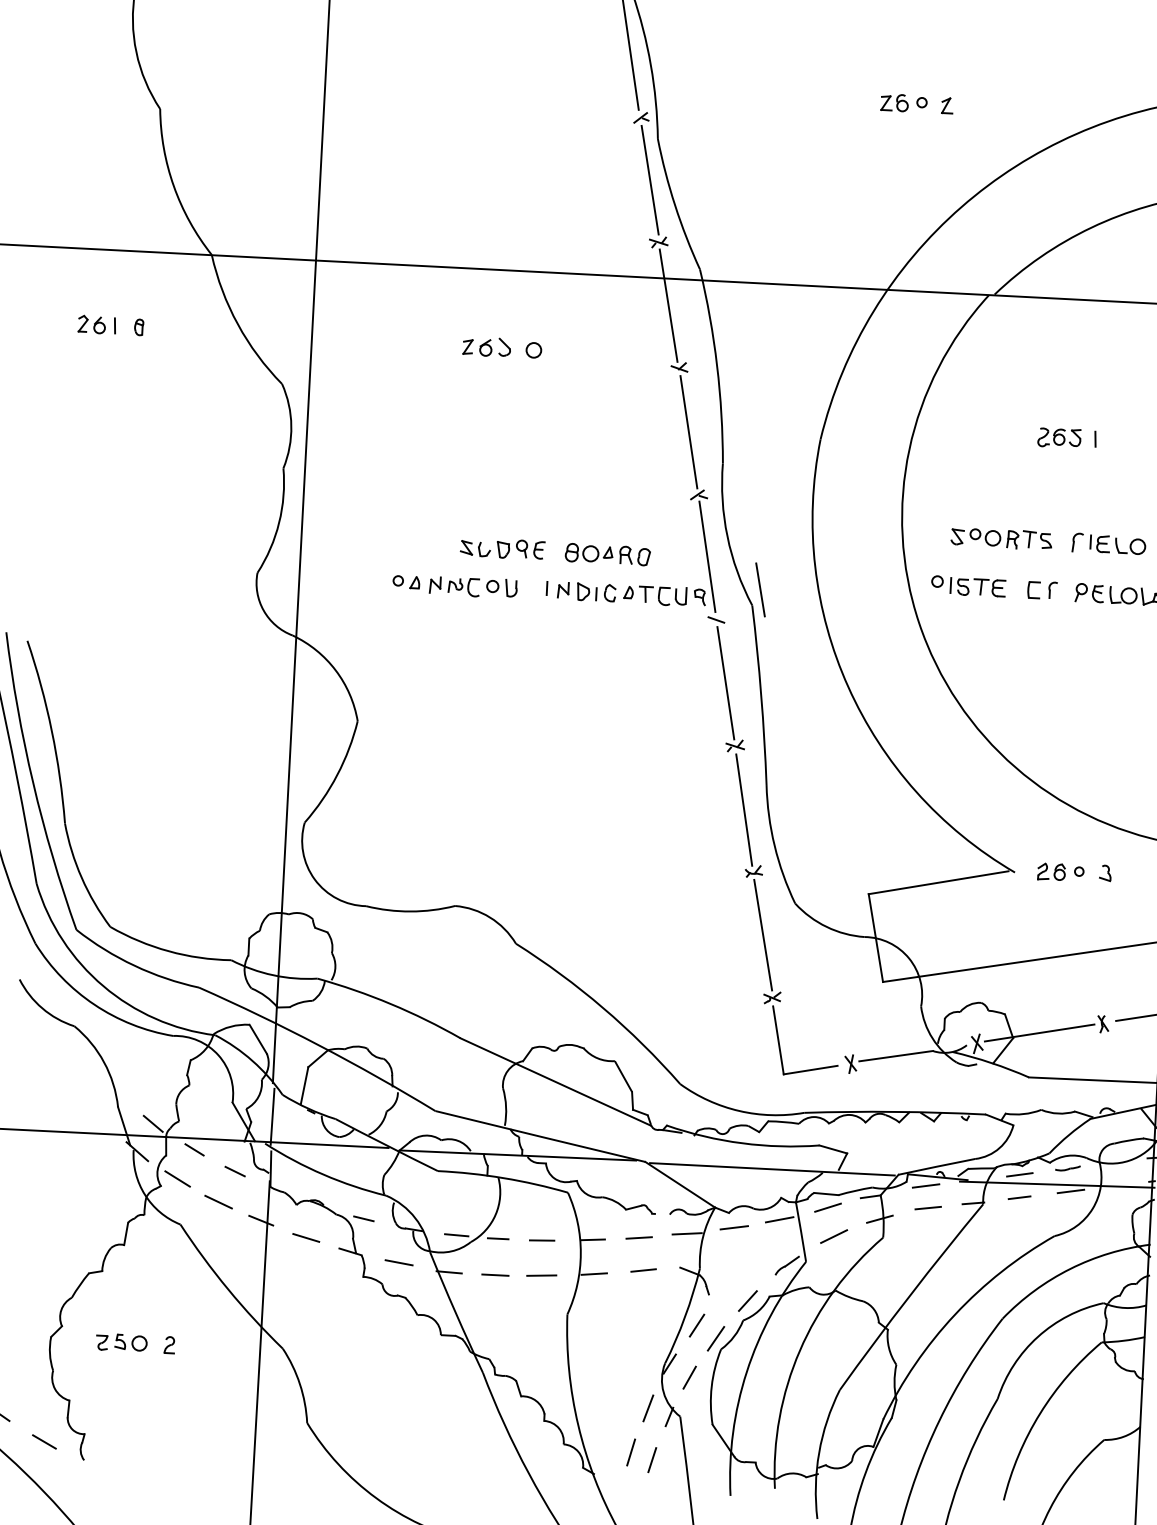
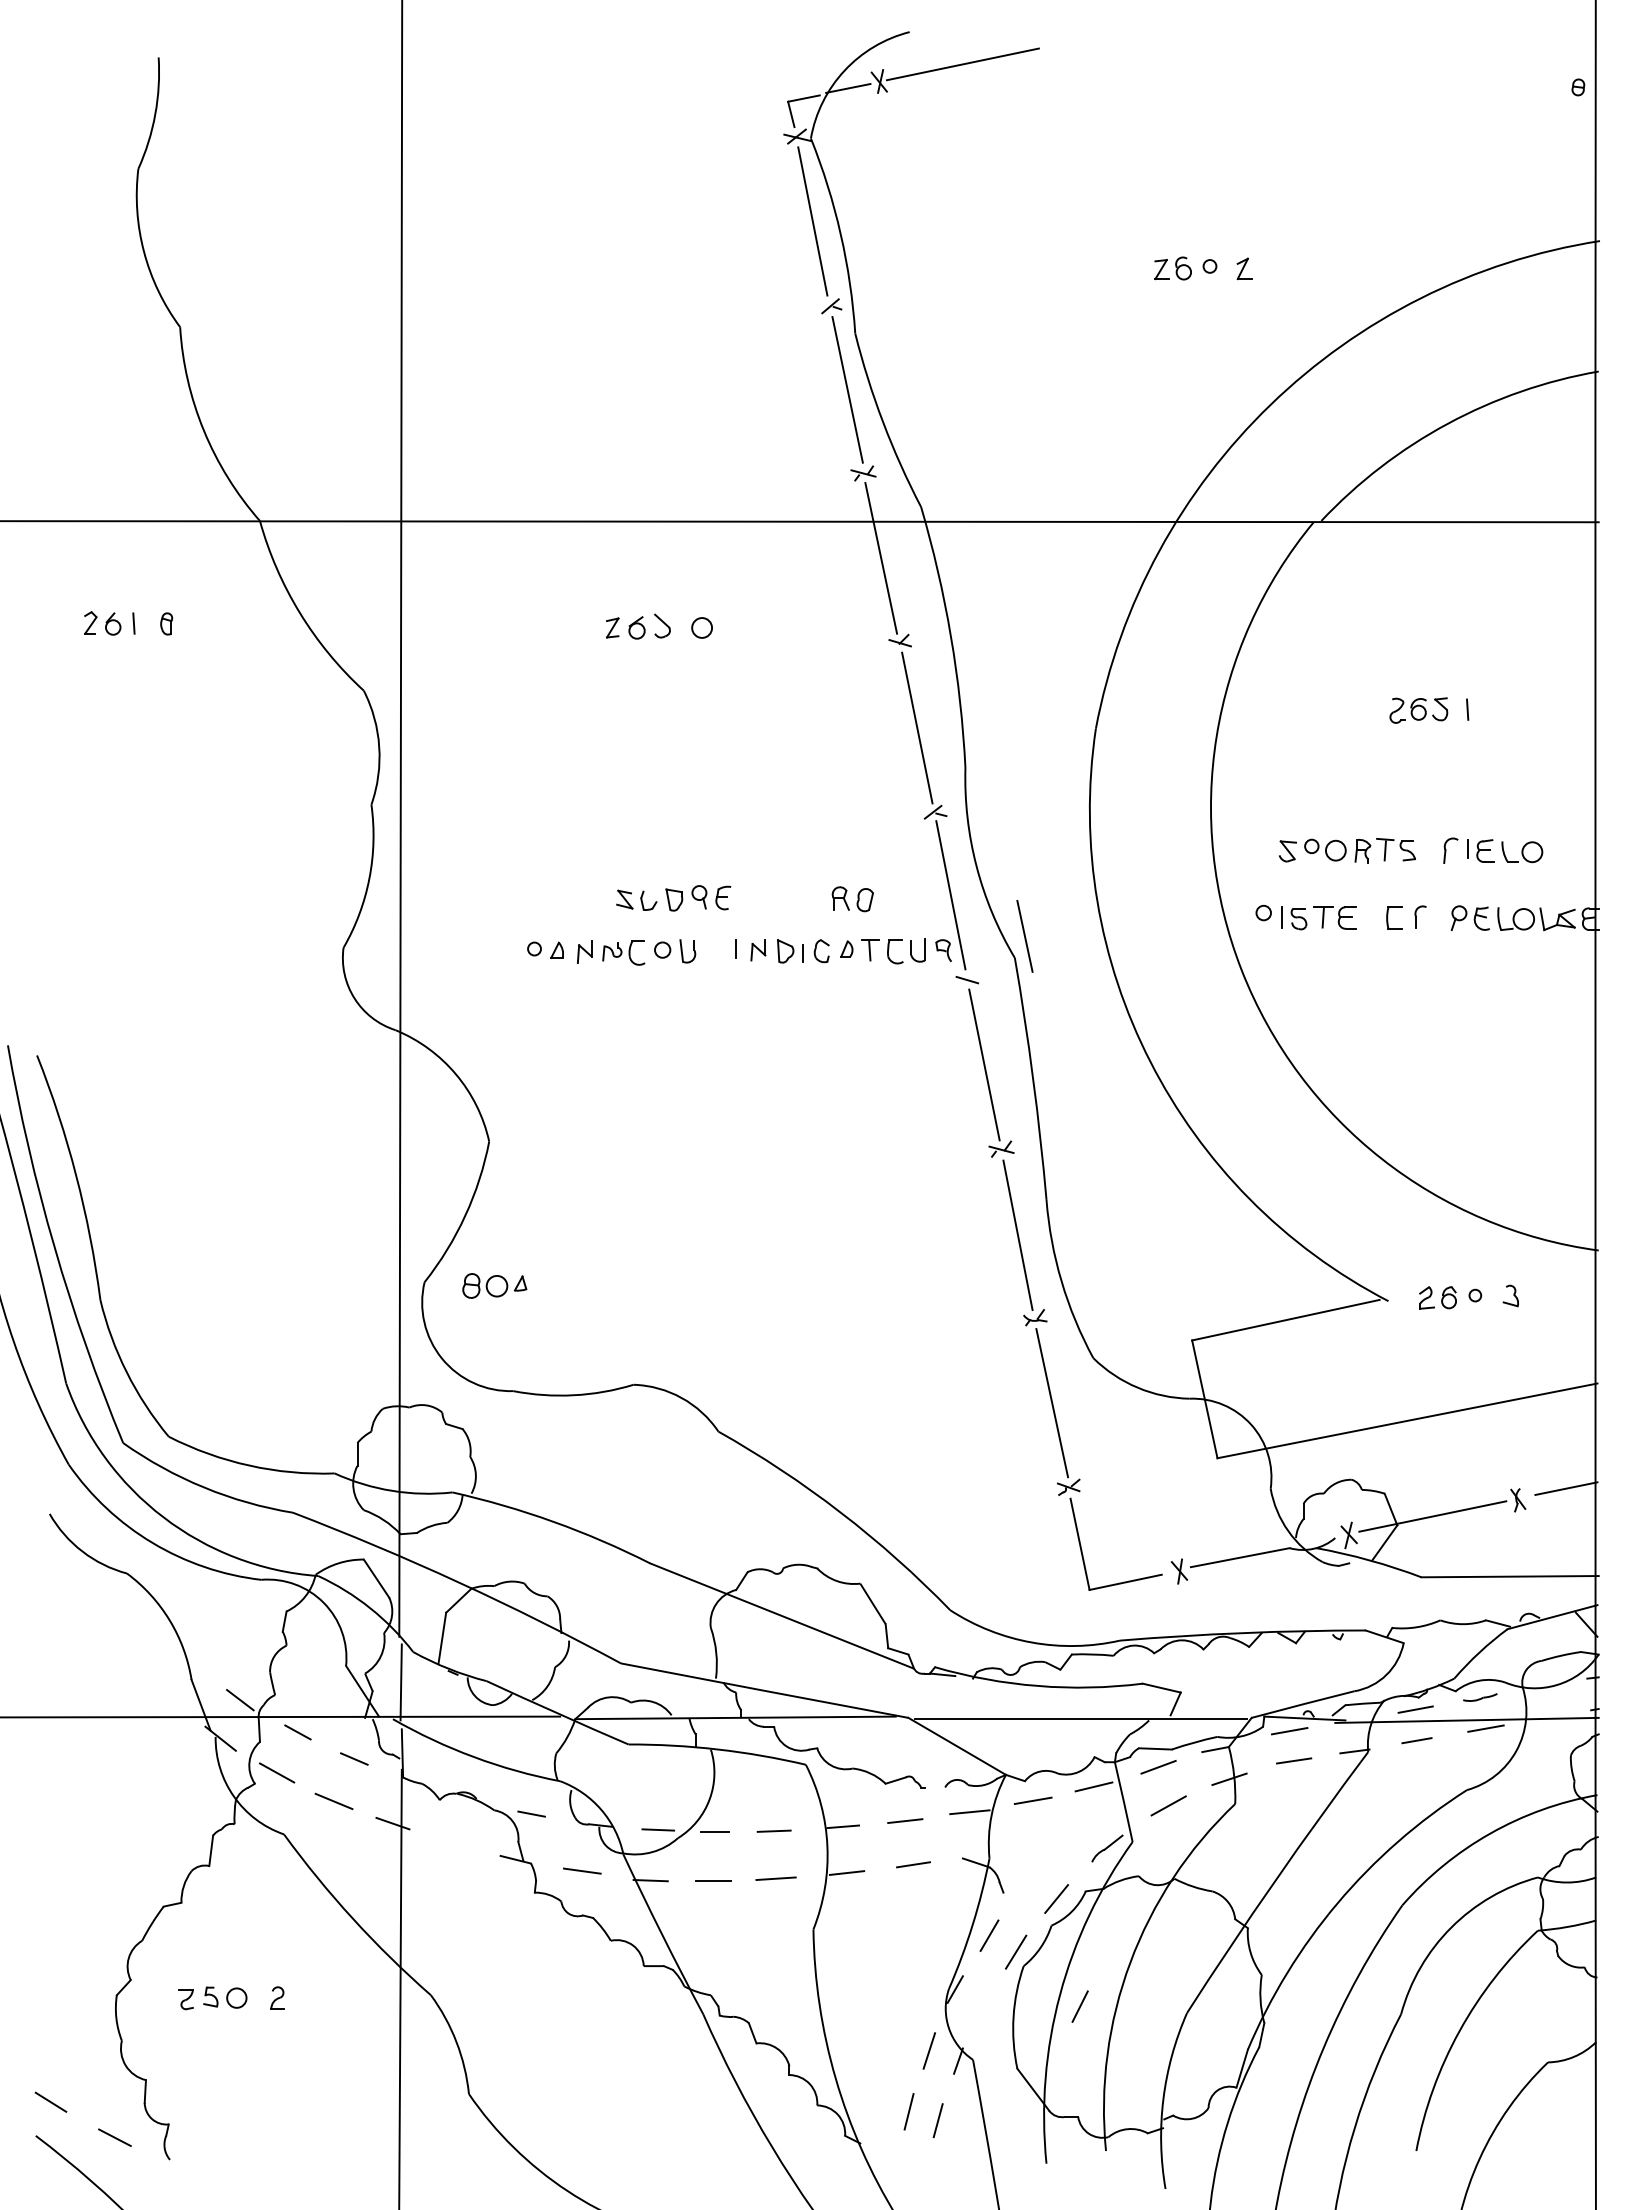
part: (589, 553) -> (494, 1285), moved
line: (305, 1237) -> (454, 1843), removed
line: (689, 1377) -> (1079, 2006), moved

